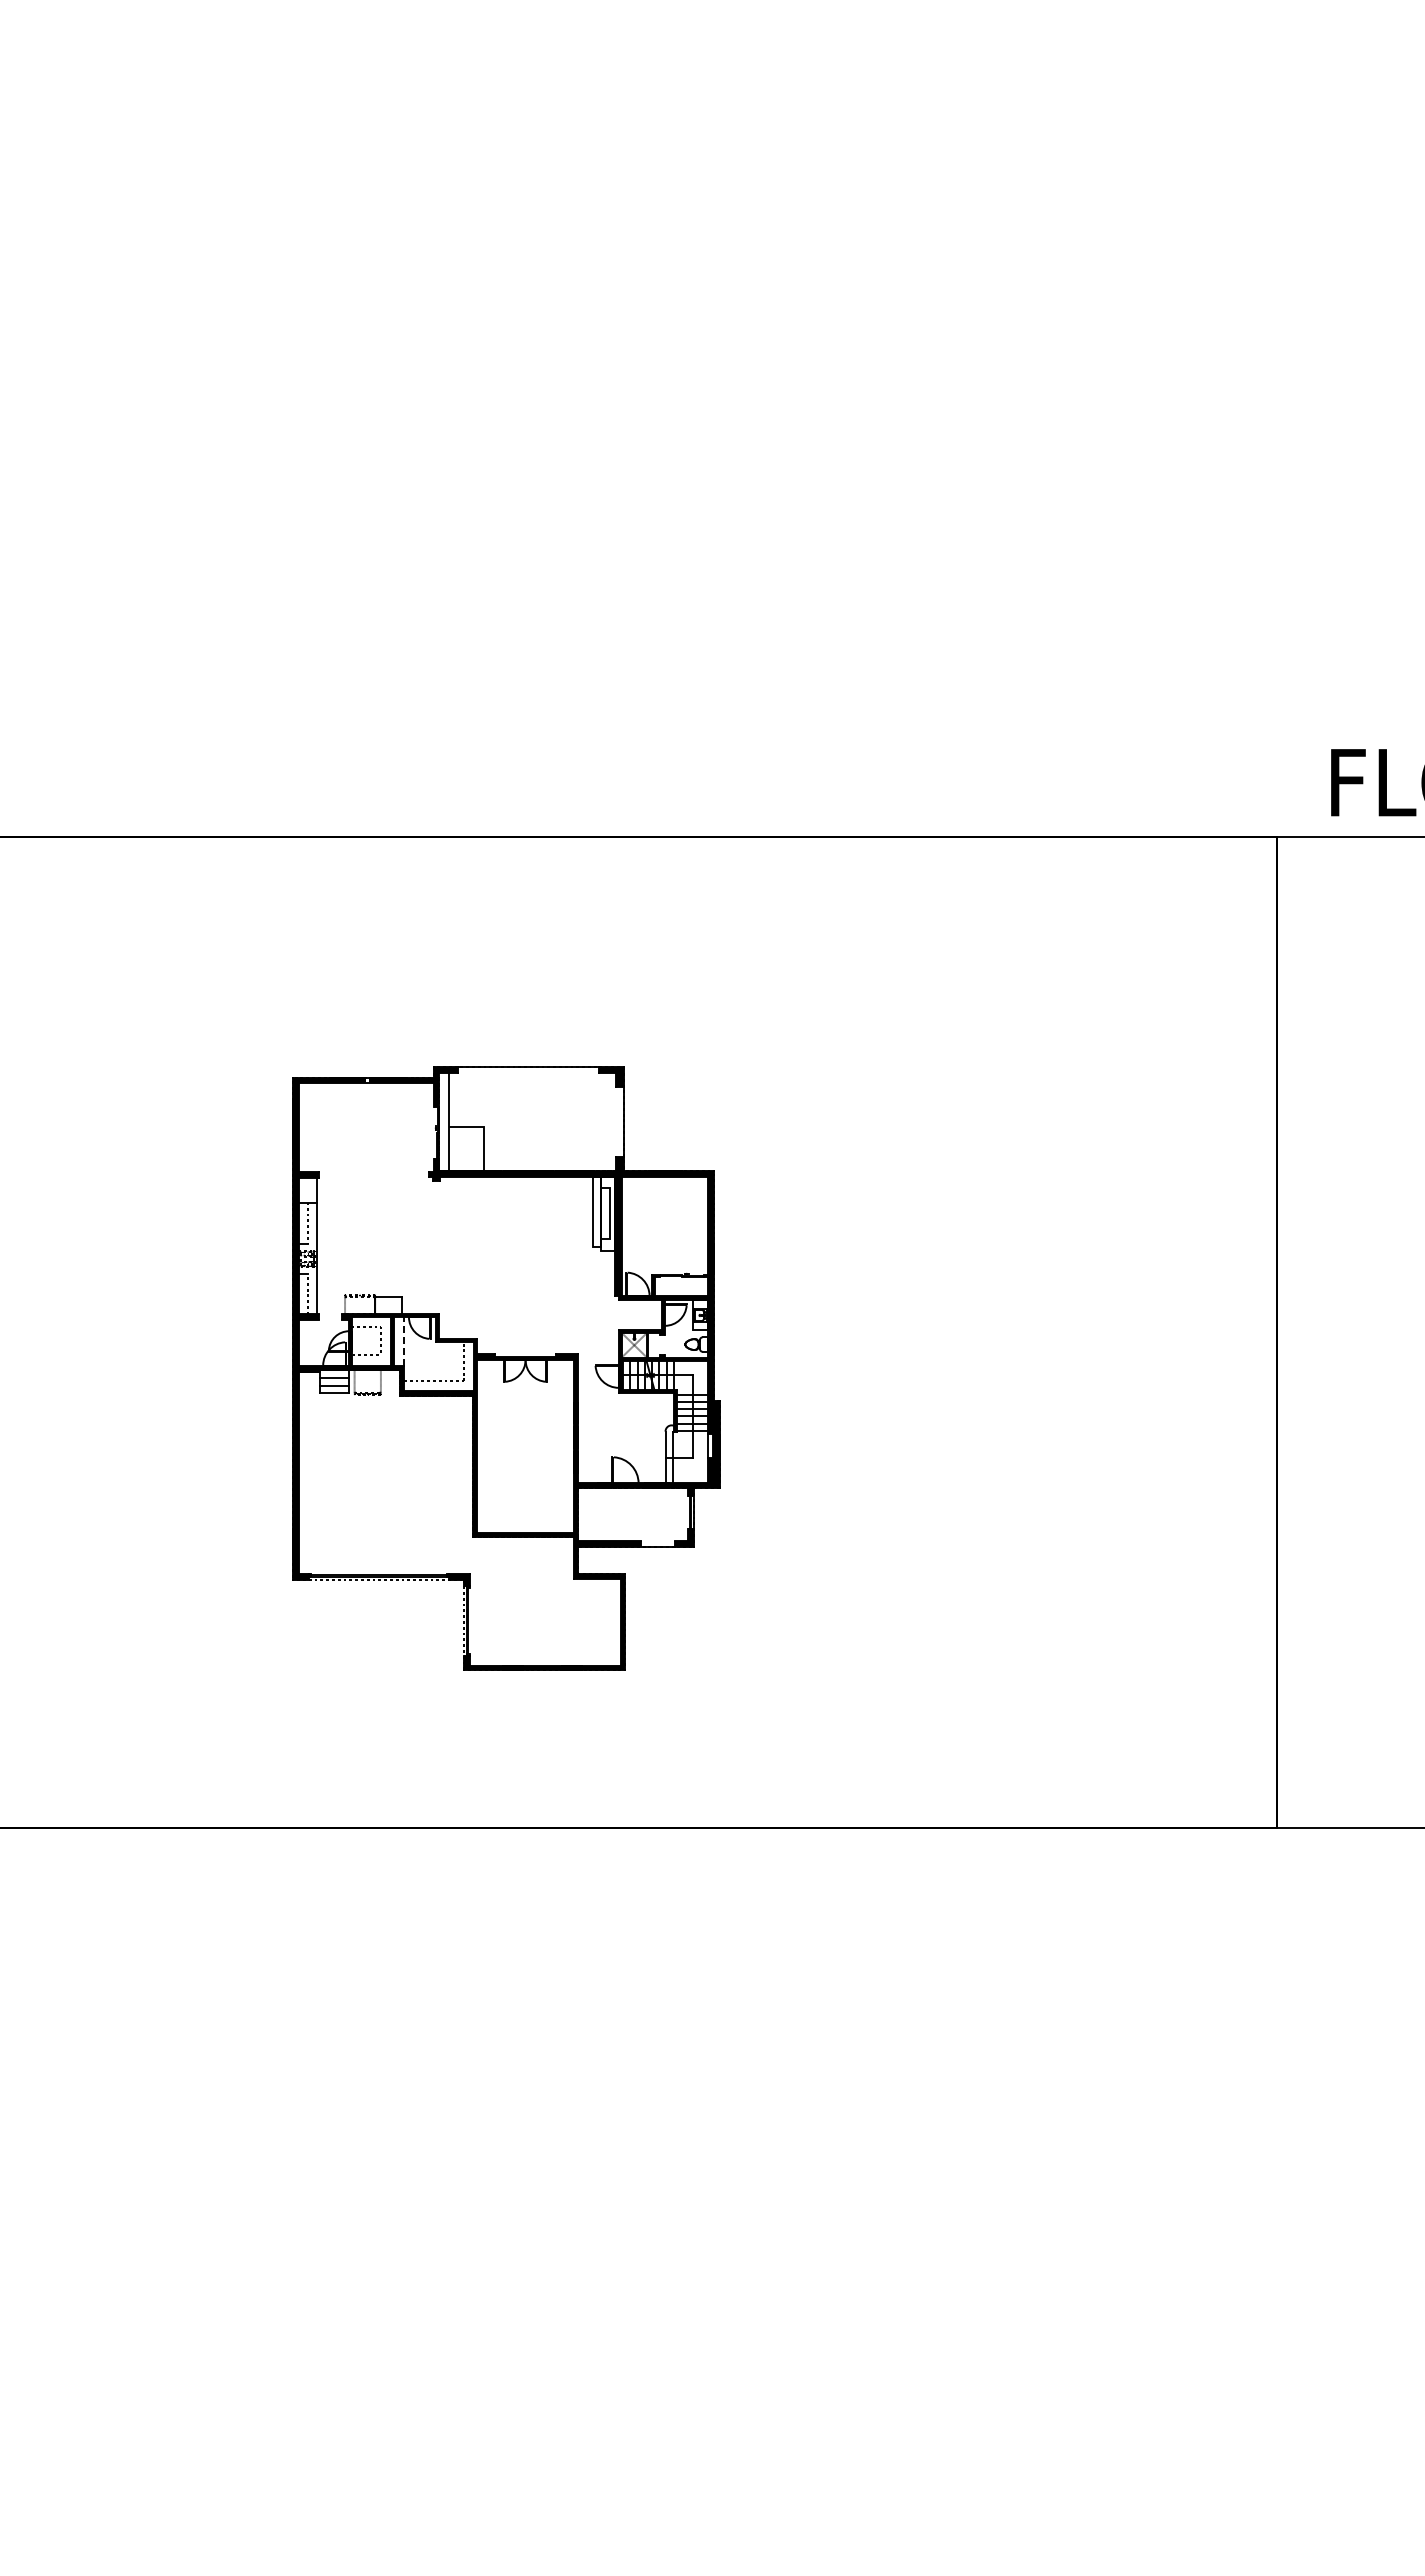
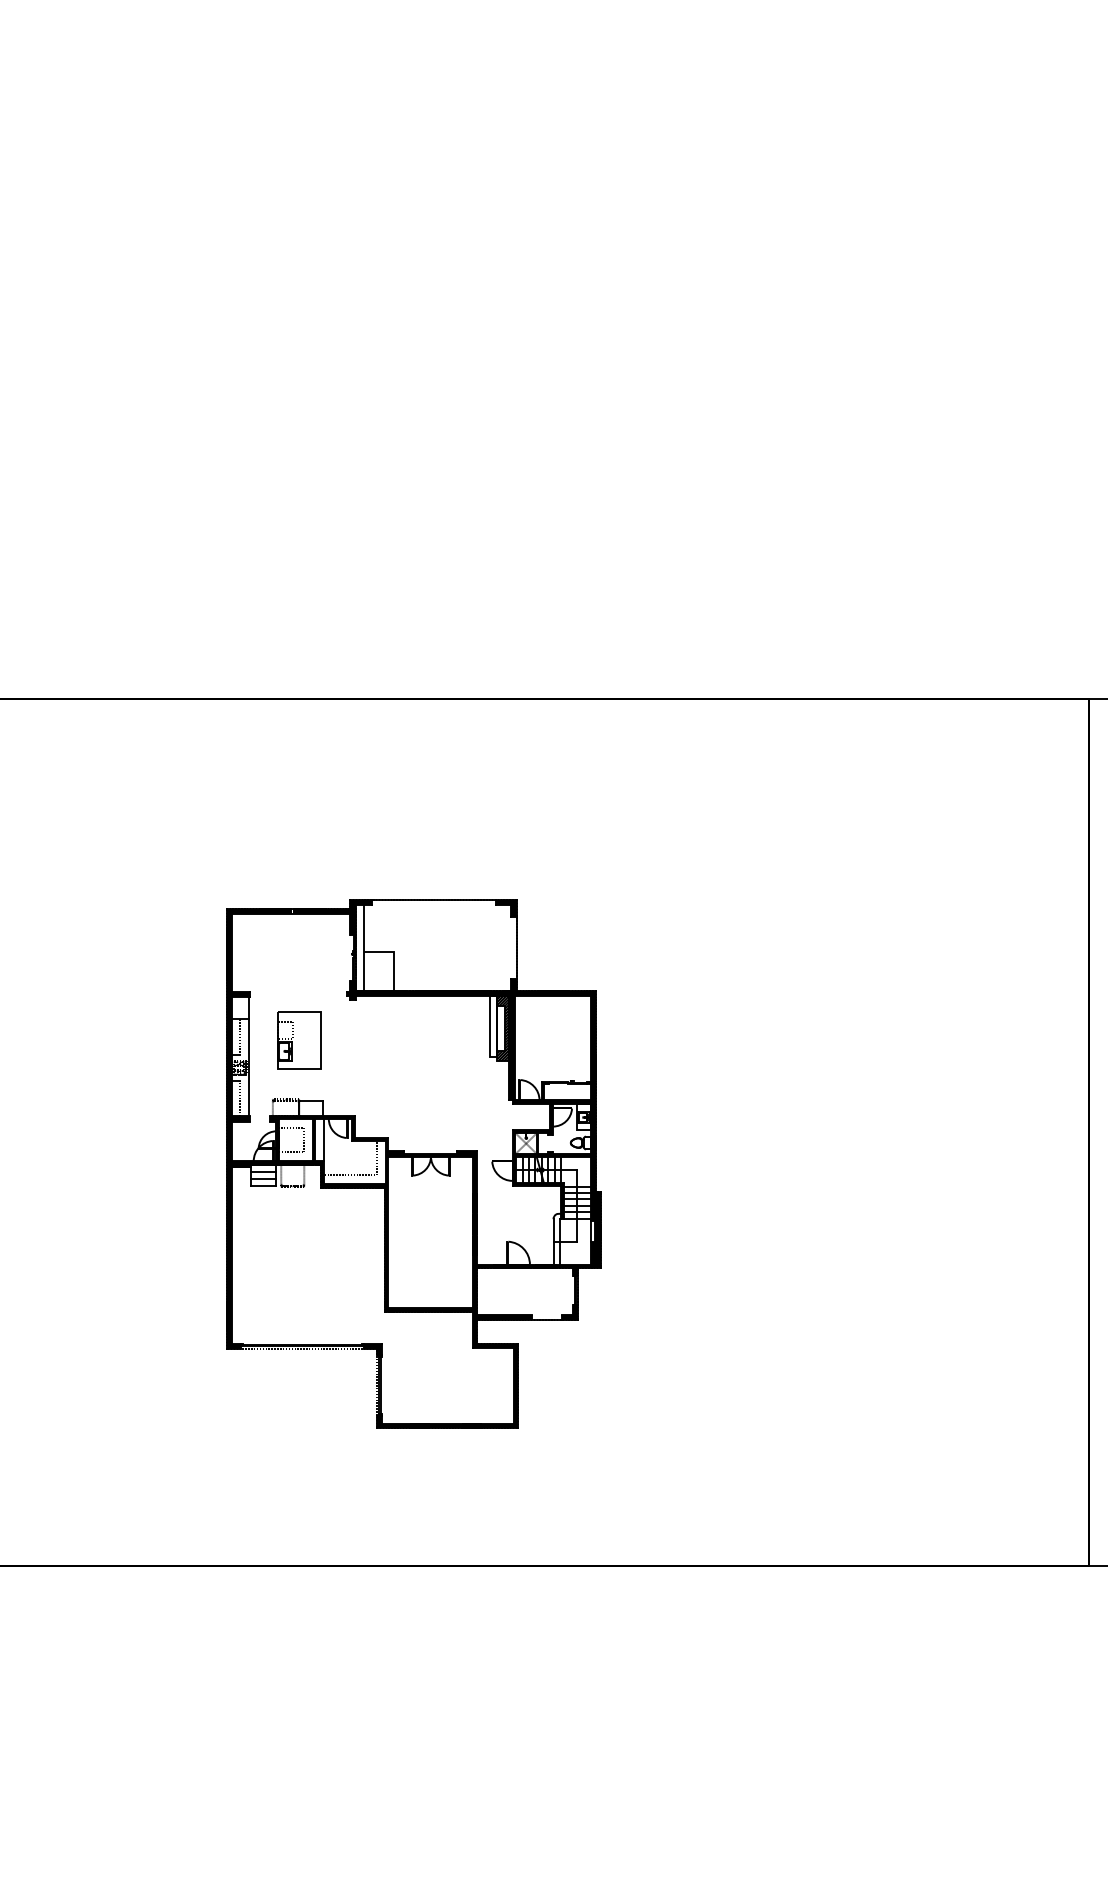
hatch: (607, 1213) -> (502, 1028), added
part: (375, 1227) -> (299, 1040), added
line: (403, 1340) -> (324, 1139), dashed -> solid

